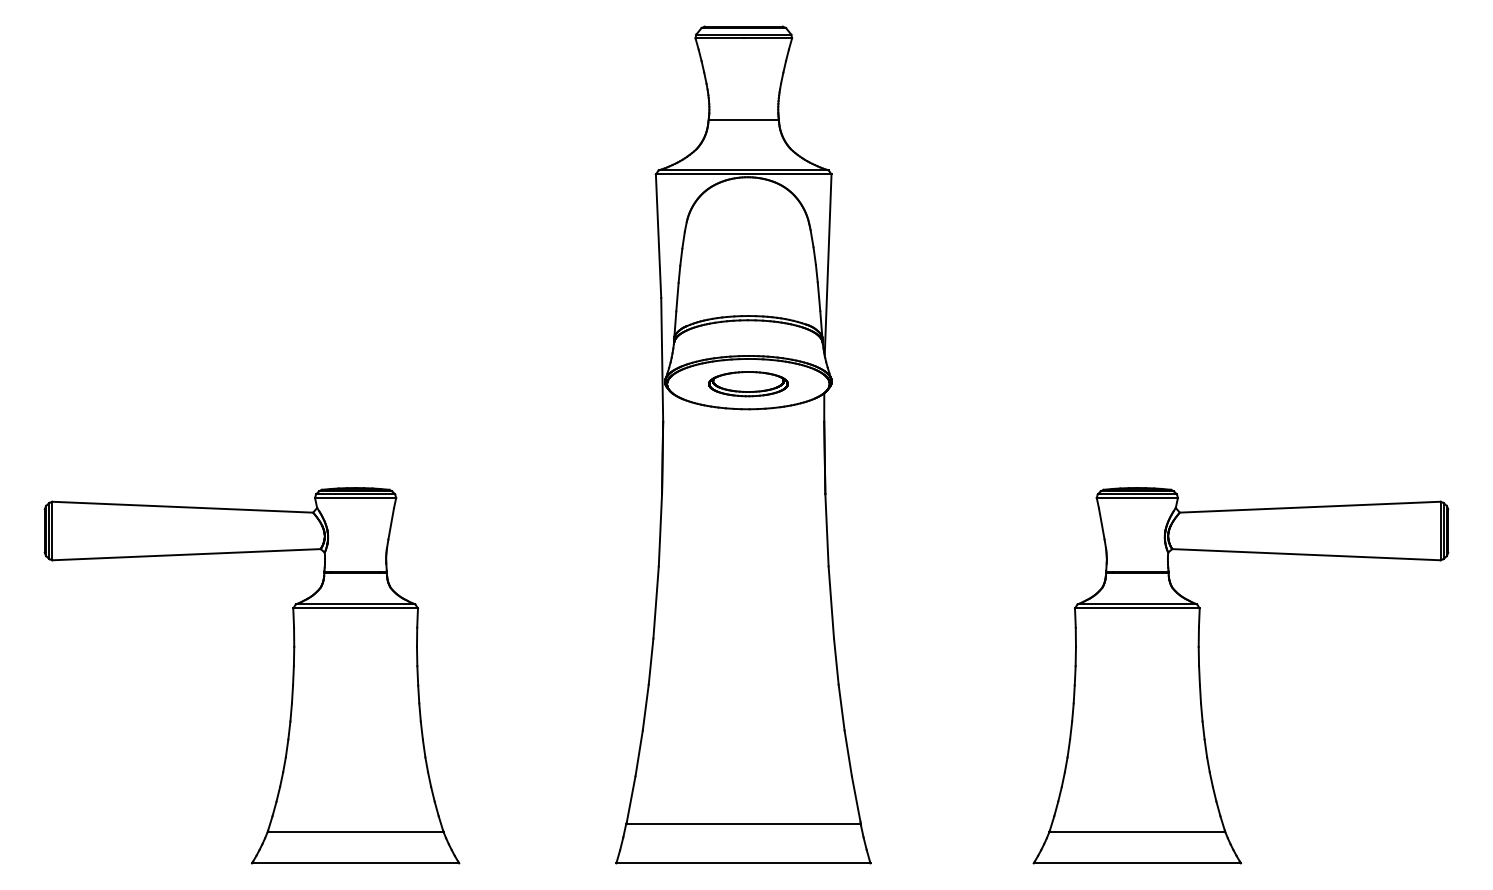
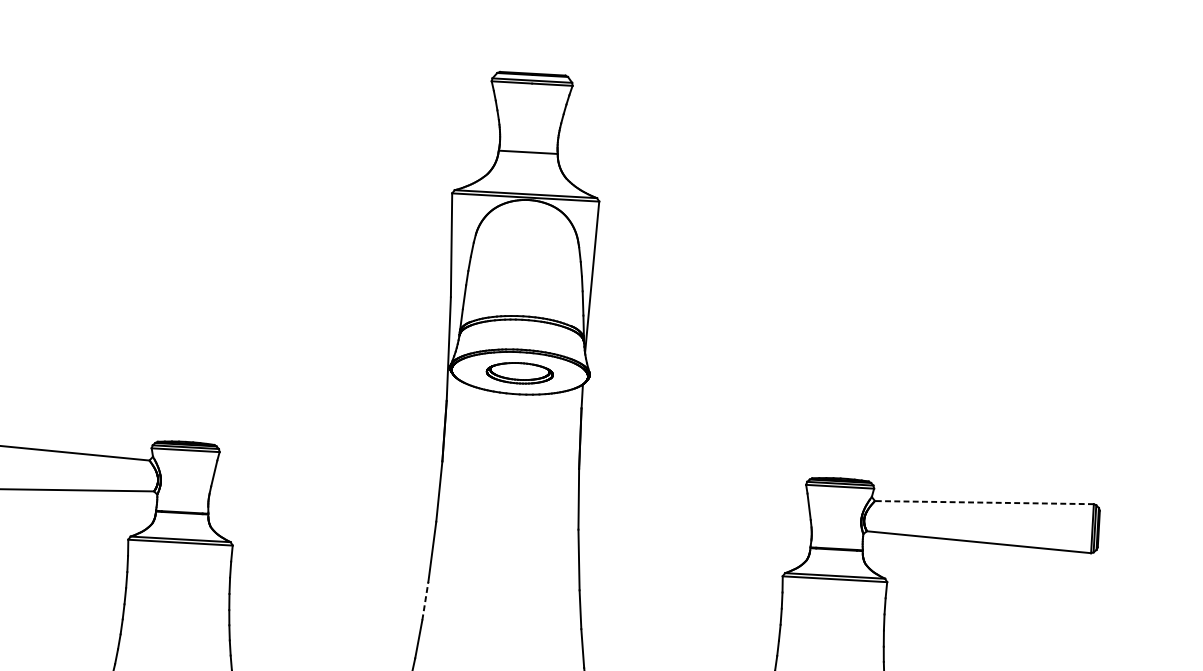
line: (1310, 507) -> (984, 502), solid -> dashed
line: (651, 661) -> (425, 600), solid -> dashed

